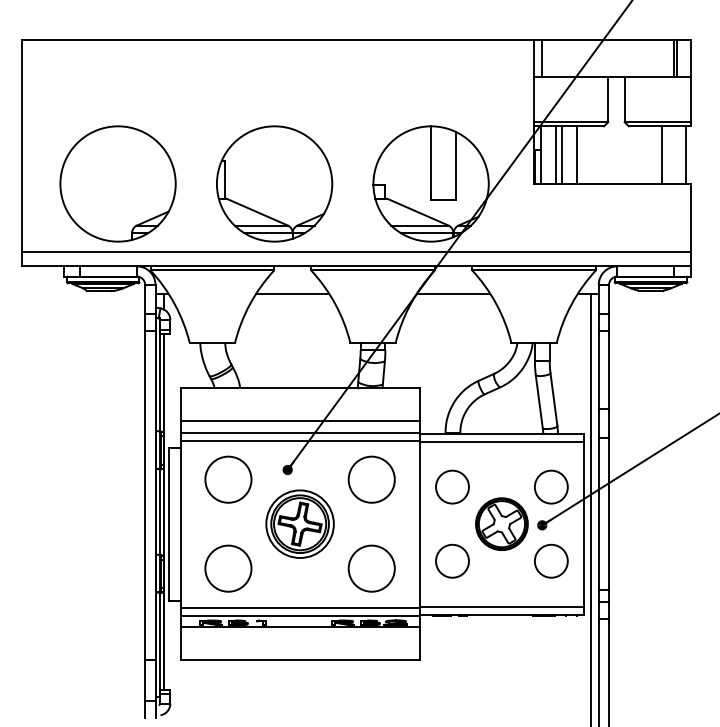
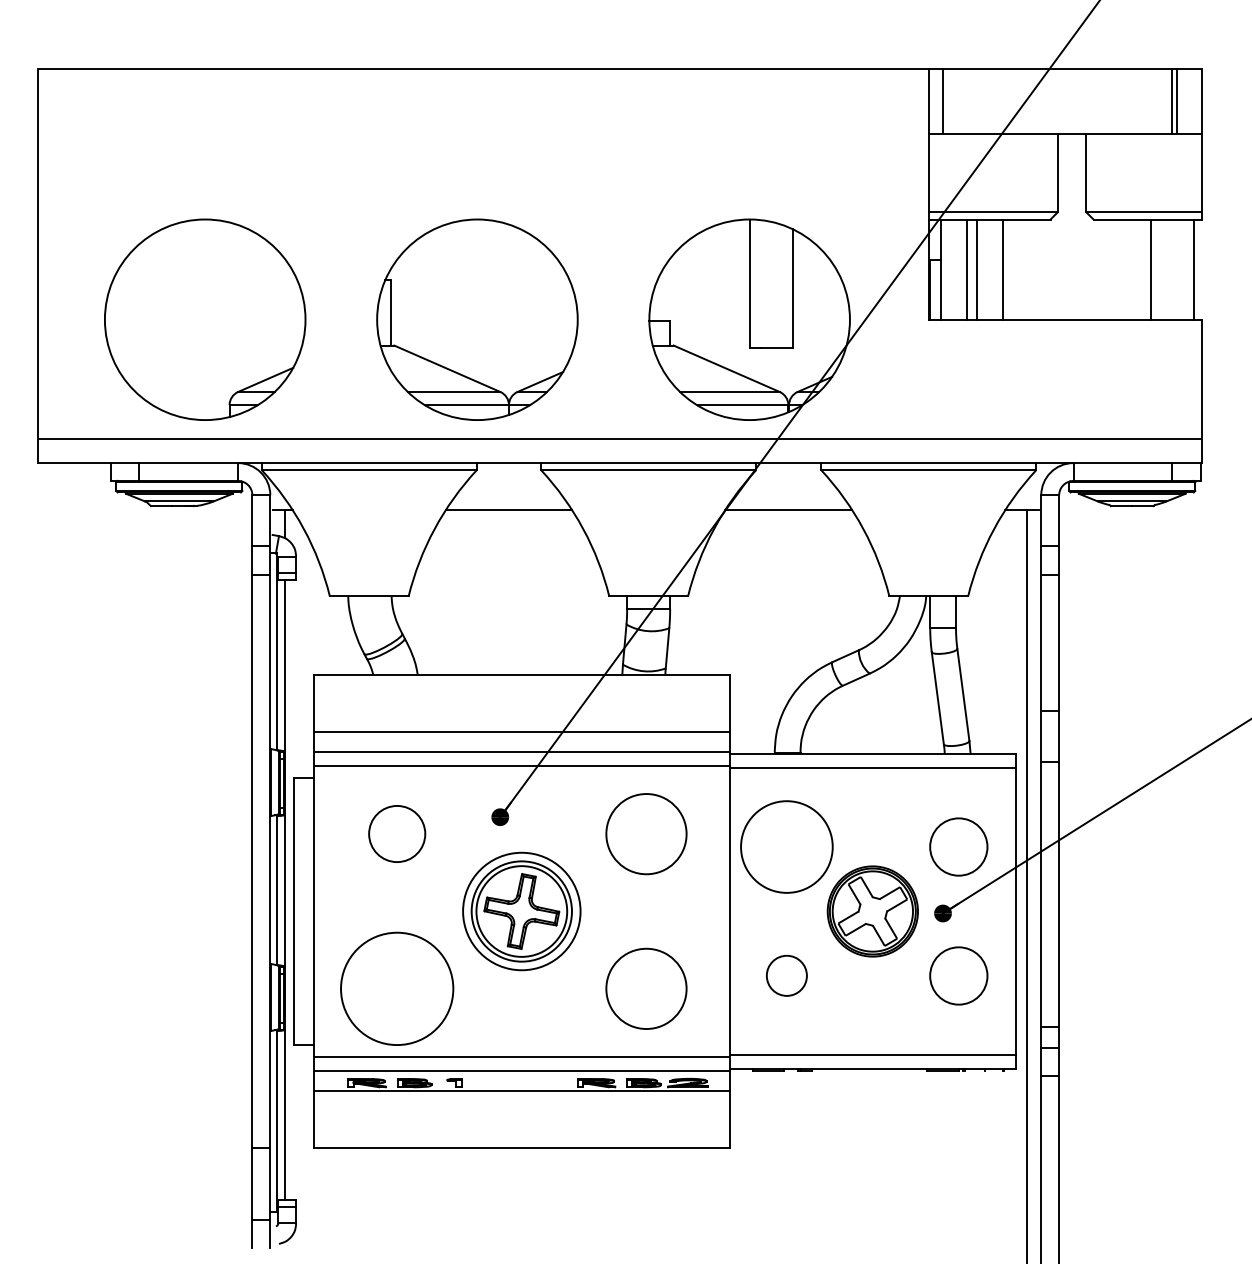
circle: (228, 479) -> (397, 833), size x0.7
circle: (452, 486) -> (786, 845), size x1.6
circle: (452, 560) -> (786, 974), size x0.7
circle: (228, 568) -> (397, 988), size x1.4

